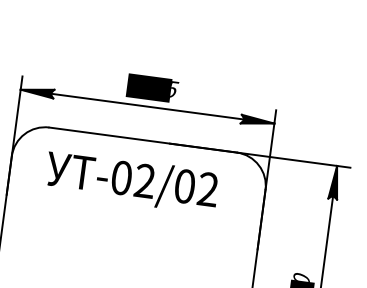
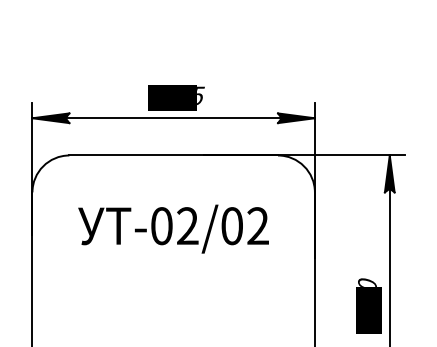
text: (131, 181) -> (173, 228), moved

